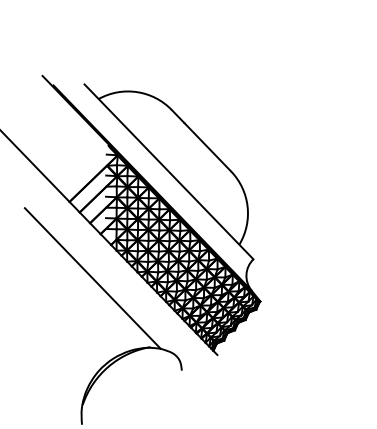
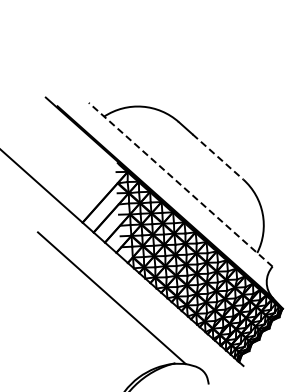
line: (208, 147) -> (218, 157), solid -> dashed
line: (169, 171) -> (181, 184), solid -> dashed

